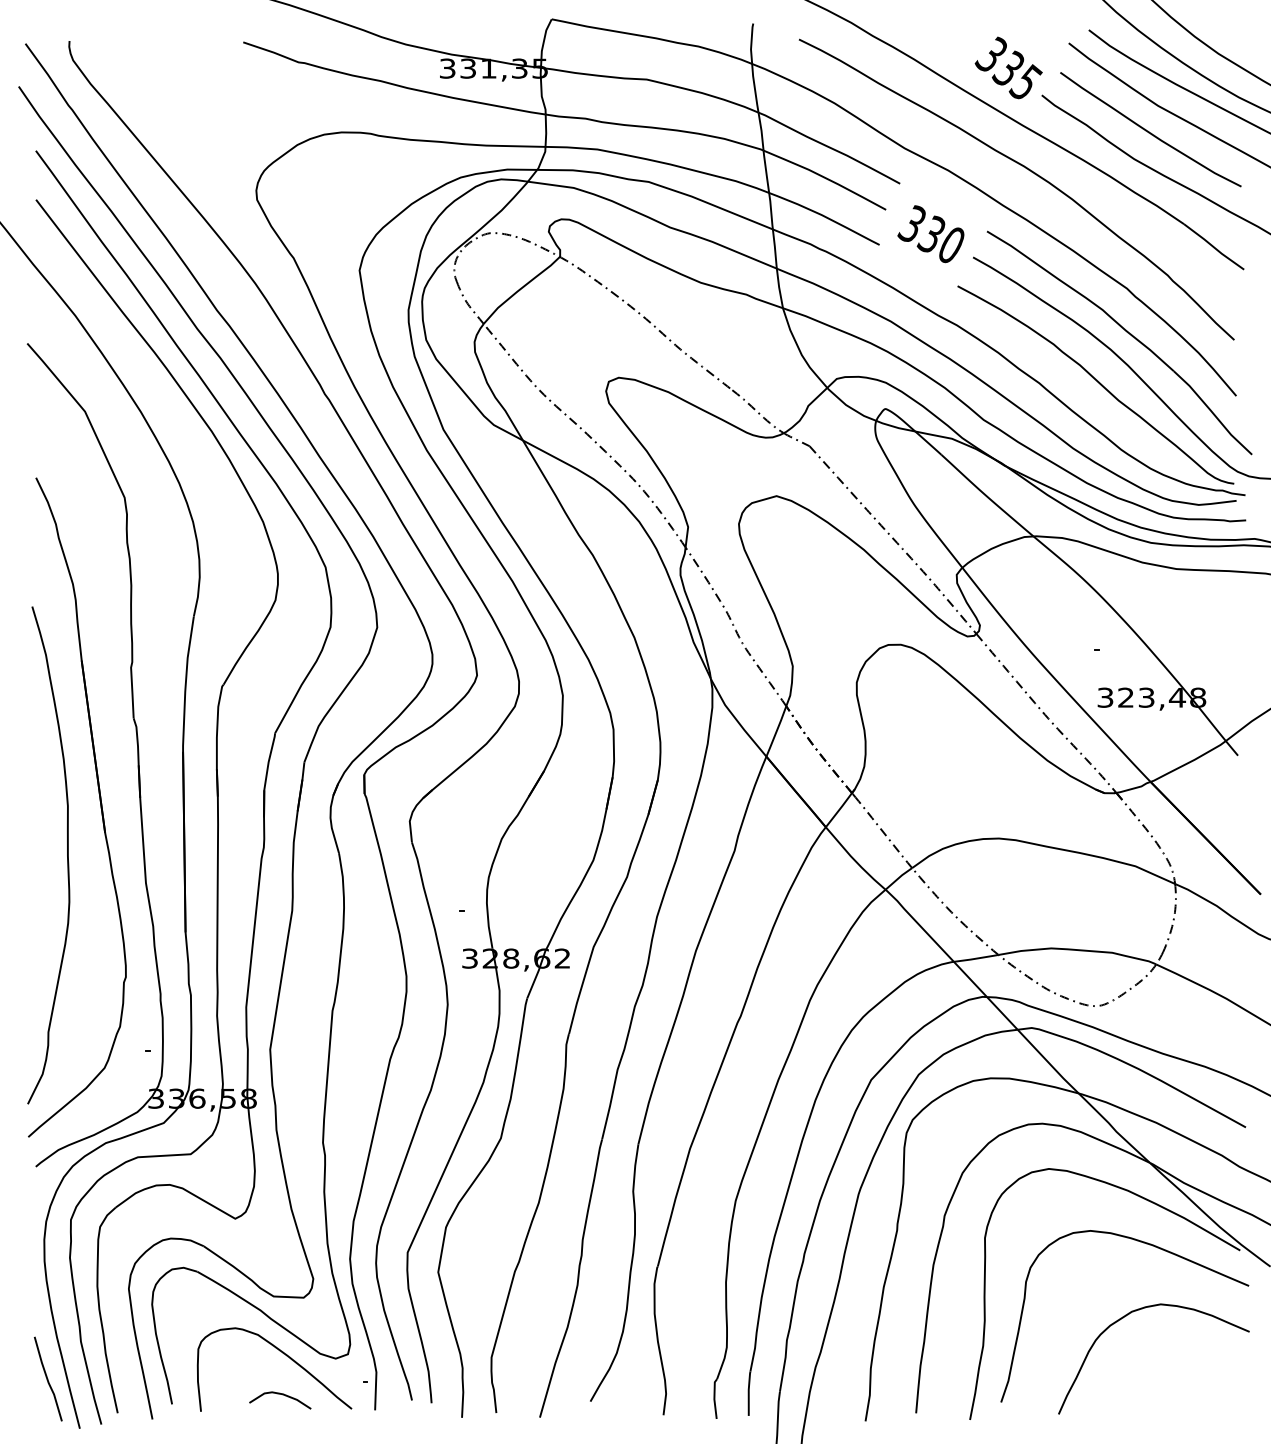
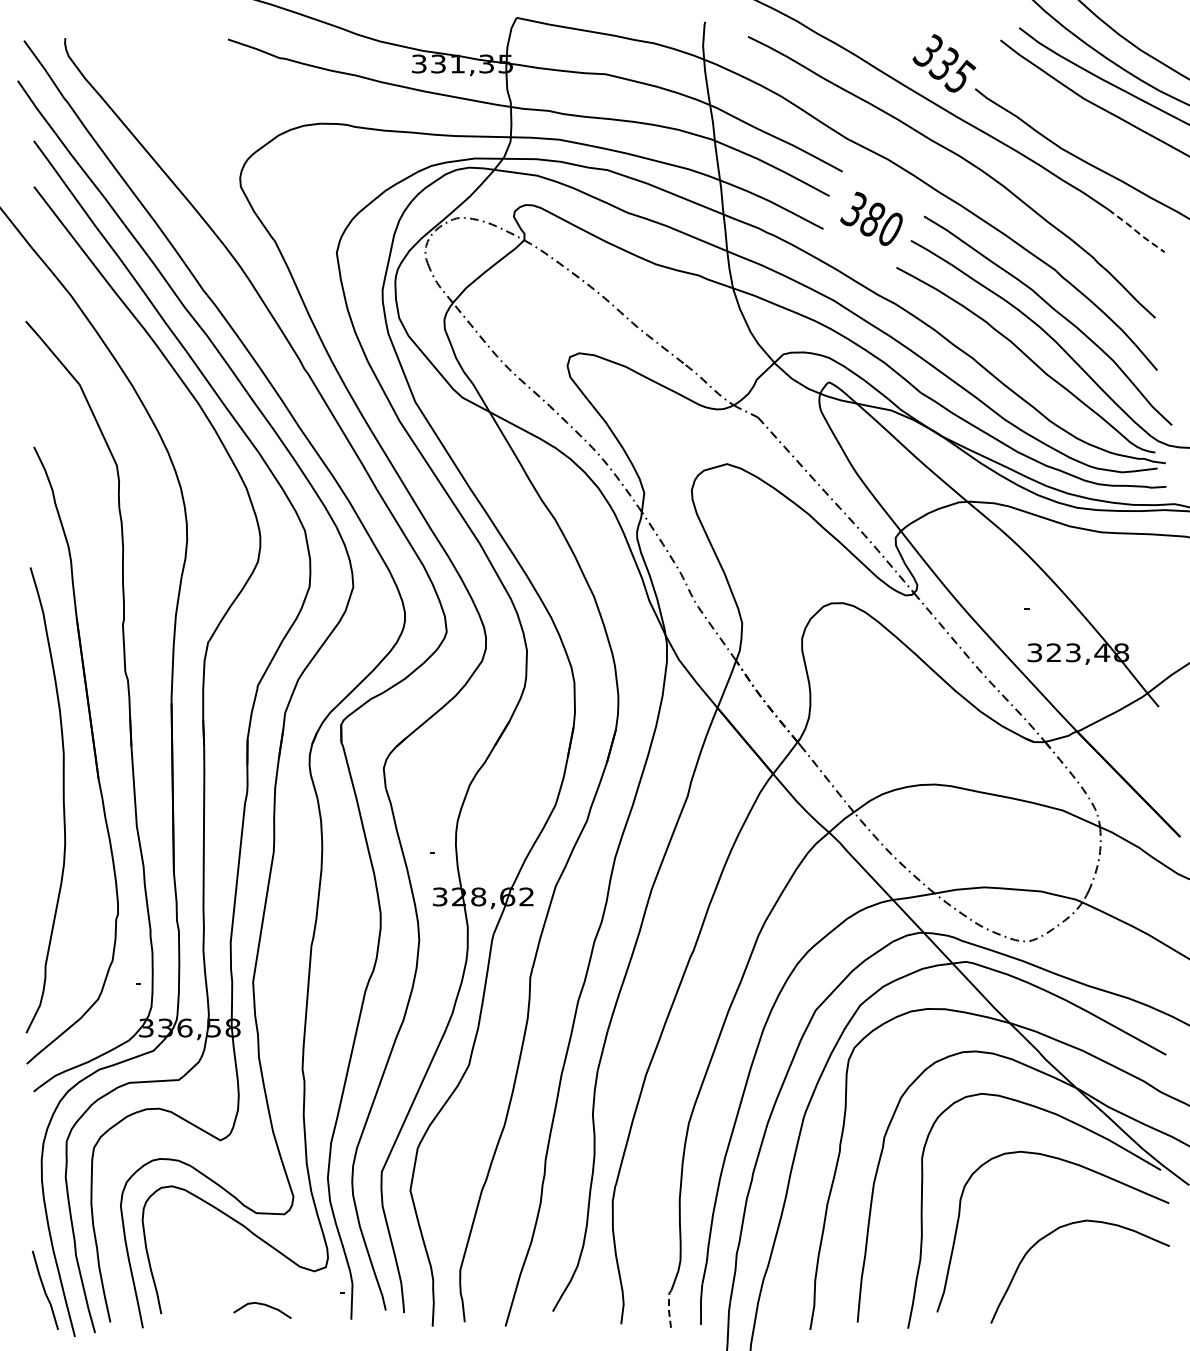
curve: (1151, 132) -> (1077, 123), removed
text: (930, 233) -> (871, 218), 330 -> 380
line: (1214, 247) -> (1136, 231), solid -> dashed
curve: (283, 1354) -> (265, 1267), removed
line: (714, 1398) -> (668, 1308), solid -> dashed

